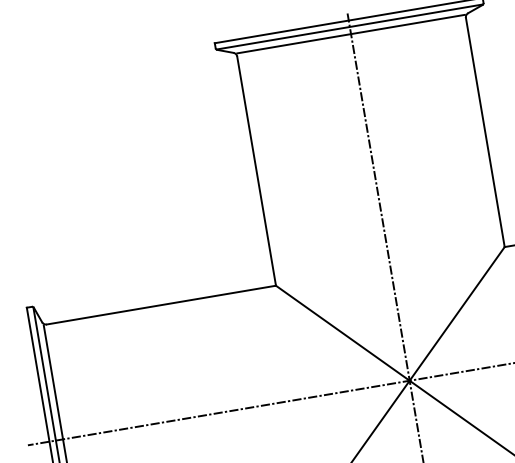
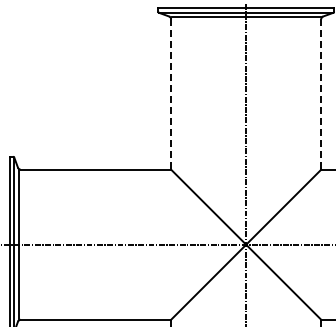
line: (485, 132) -> (321, 94), solid -> dashed
line: (257, 171) -> (171, 94), solid -> dashed

